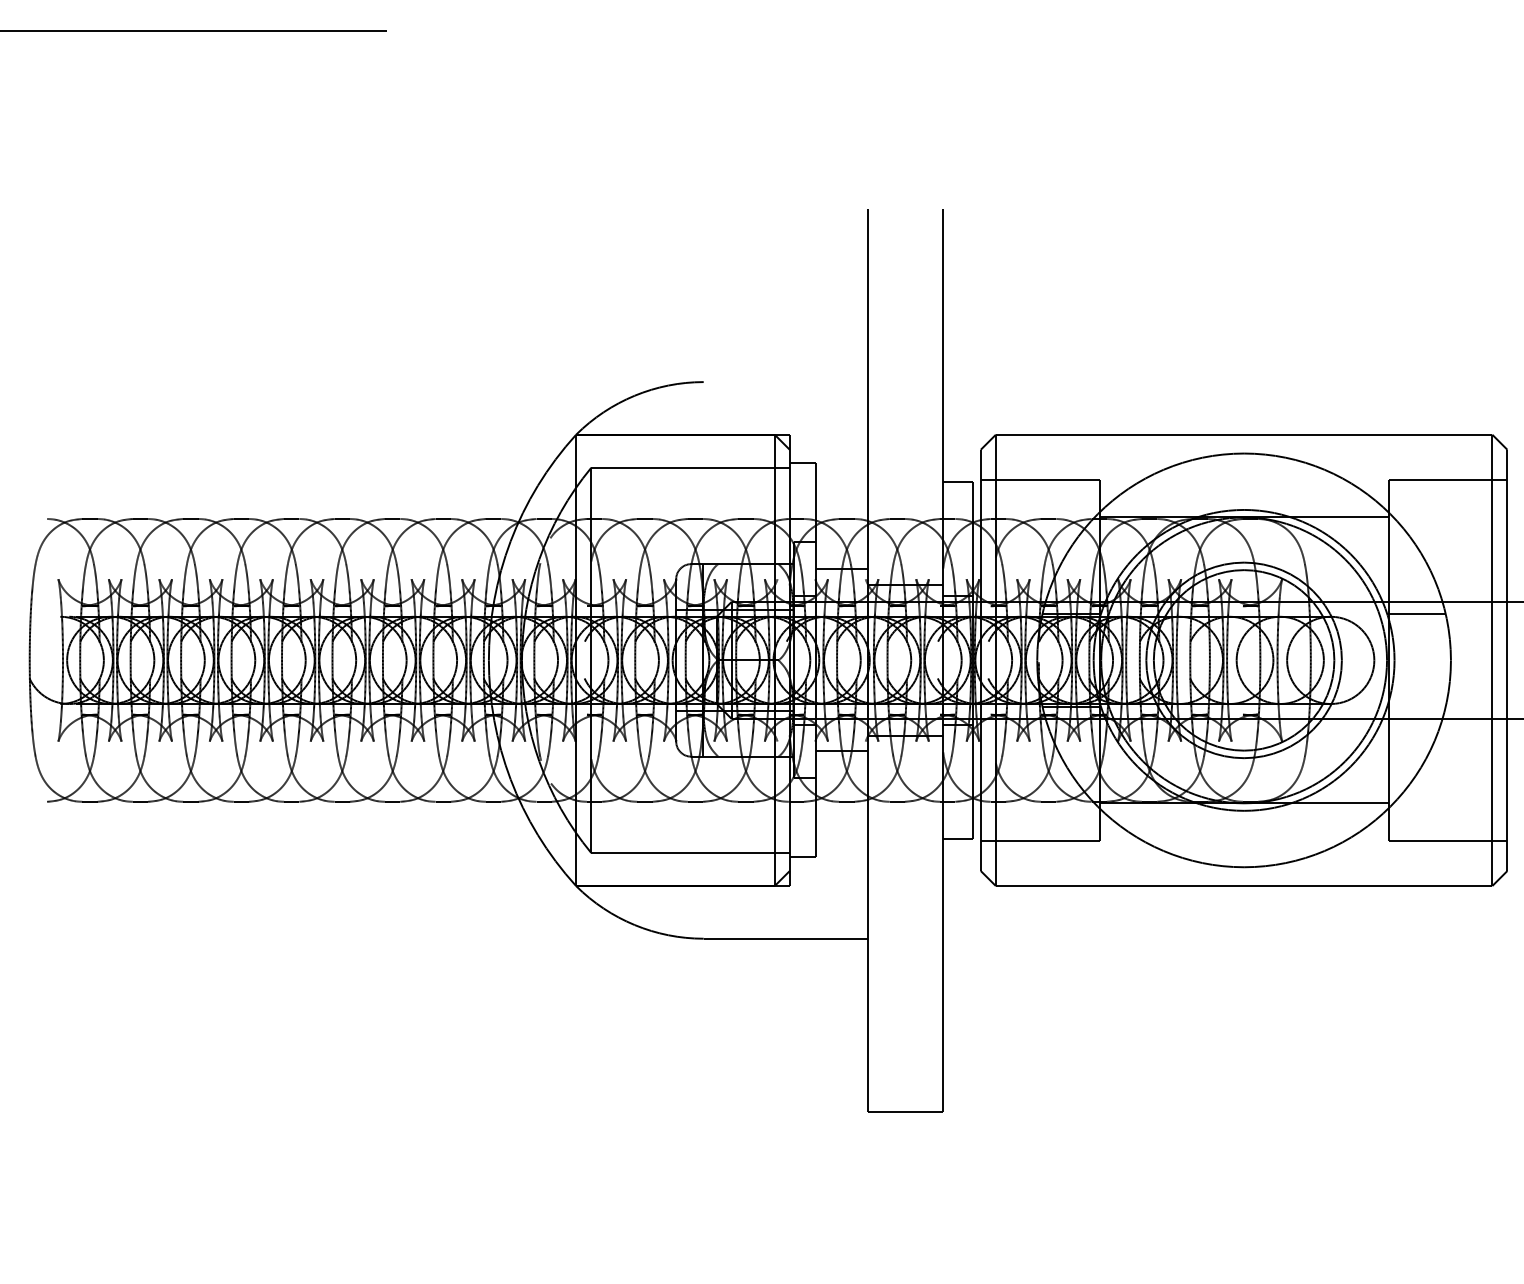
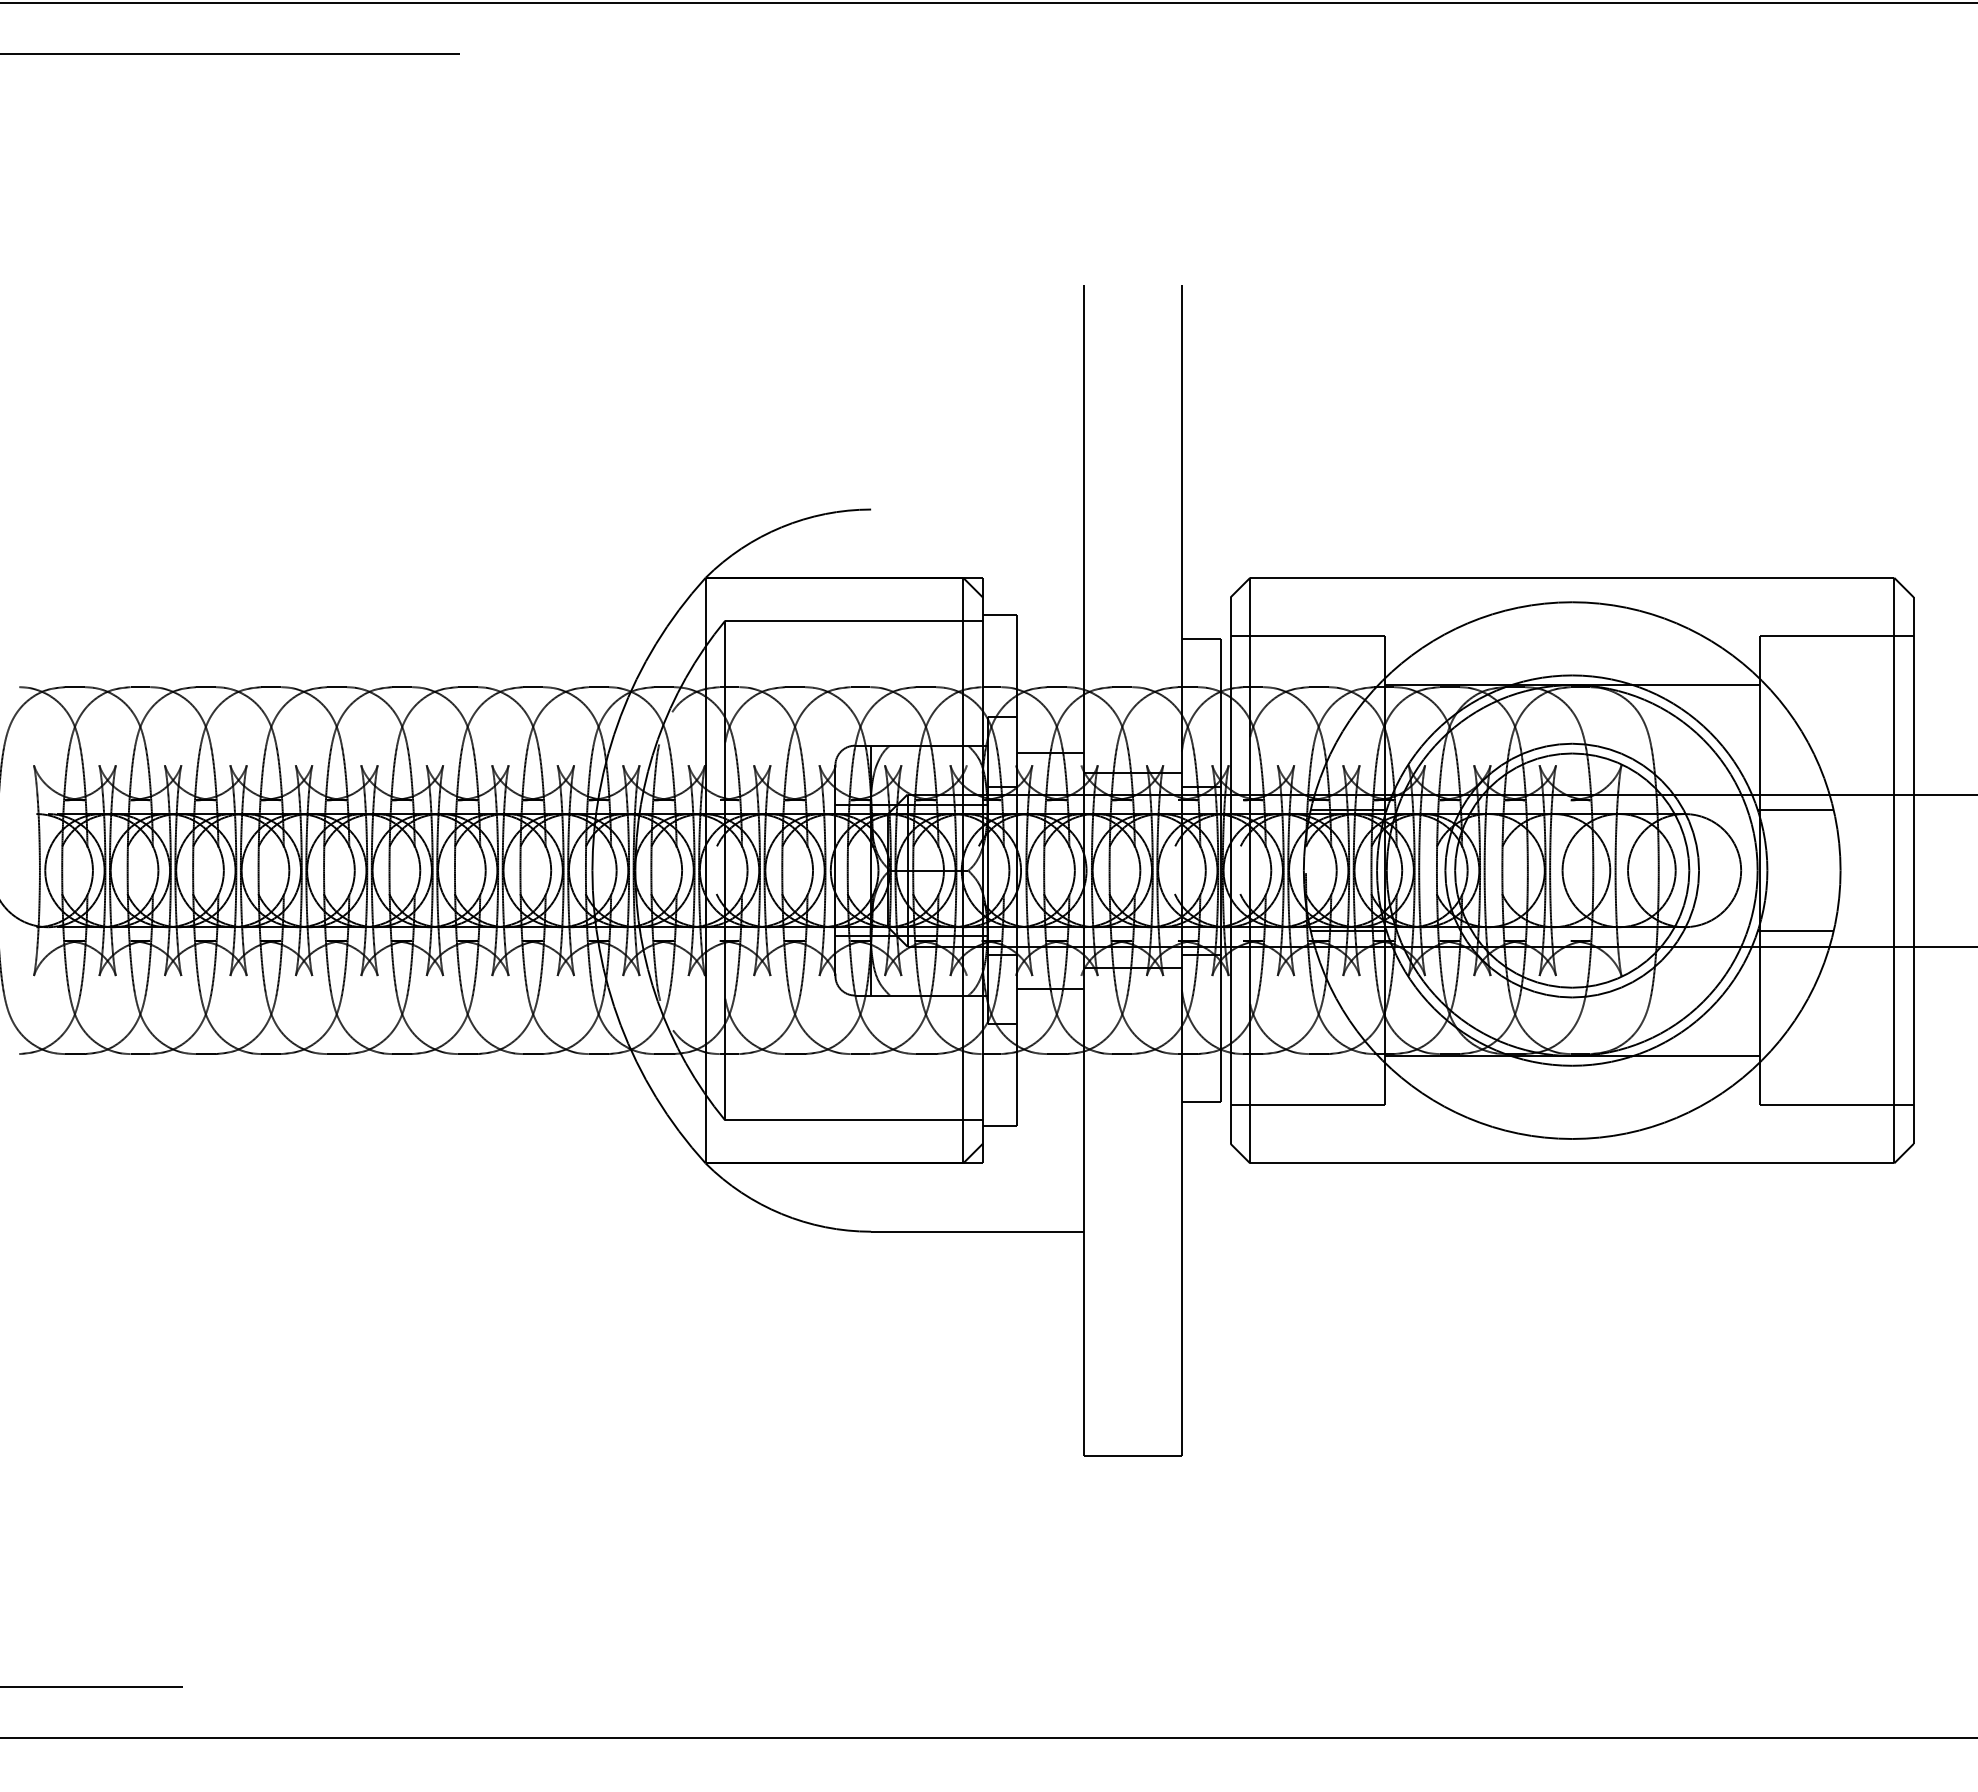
line: (1416, 707) -> (1795, 931), added

